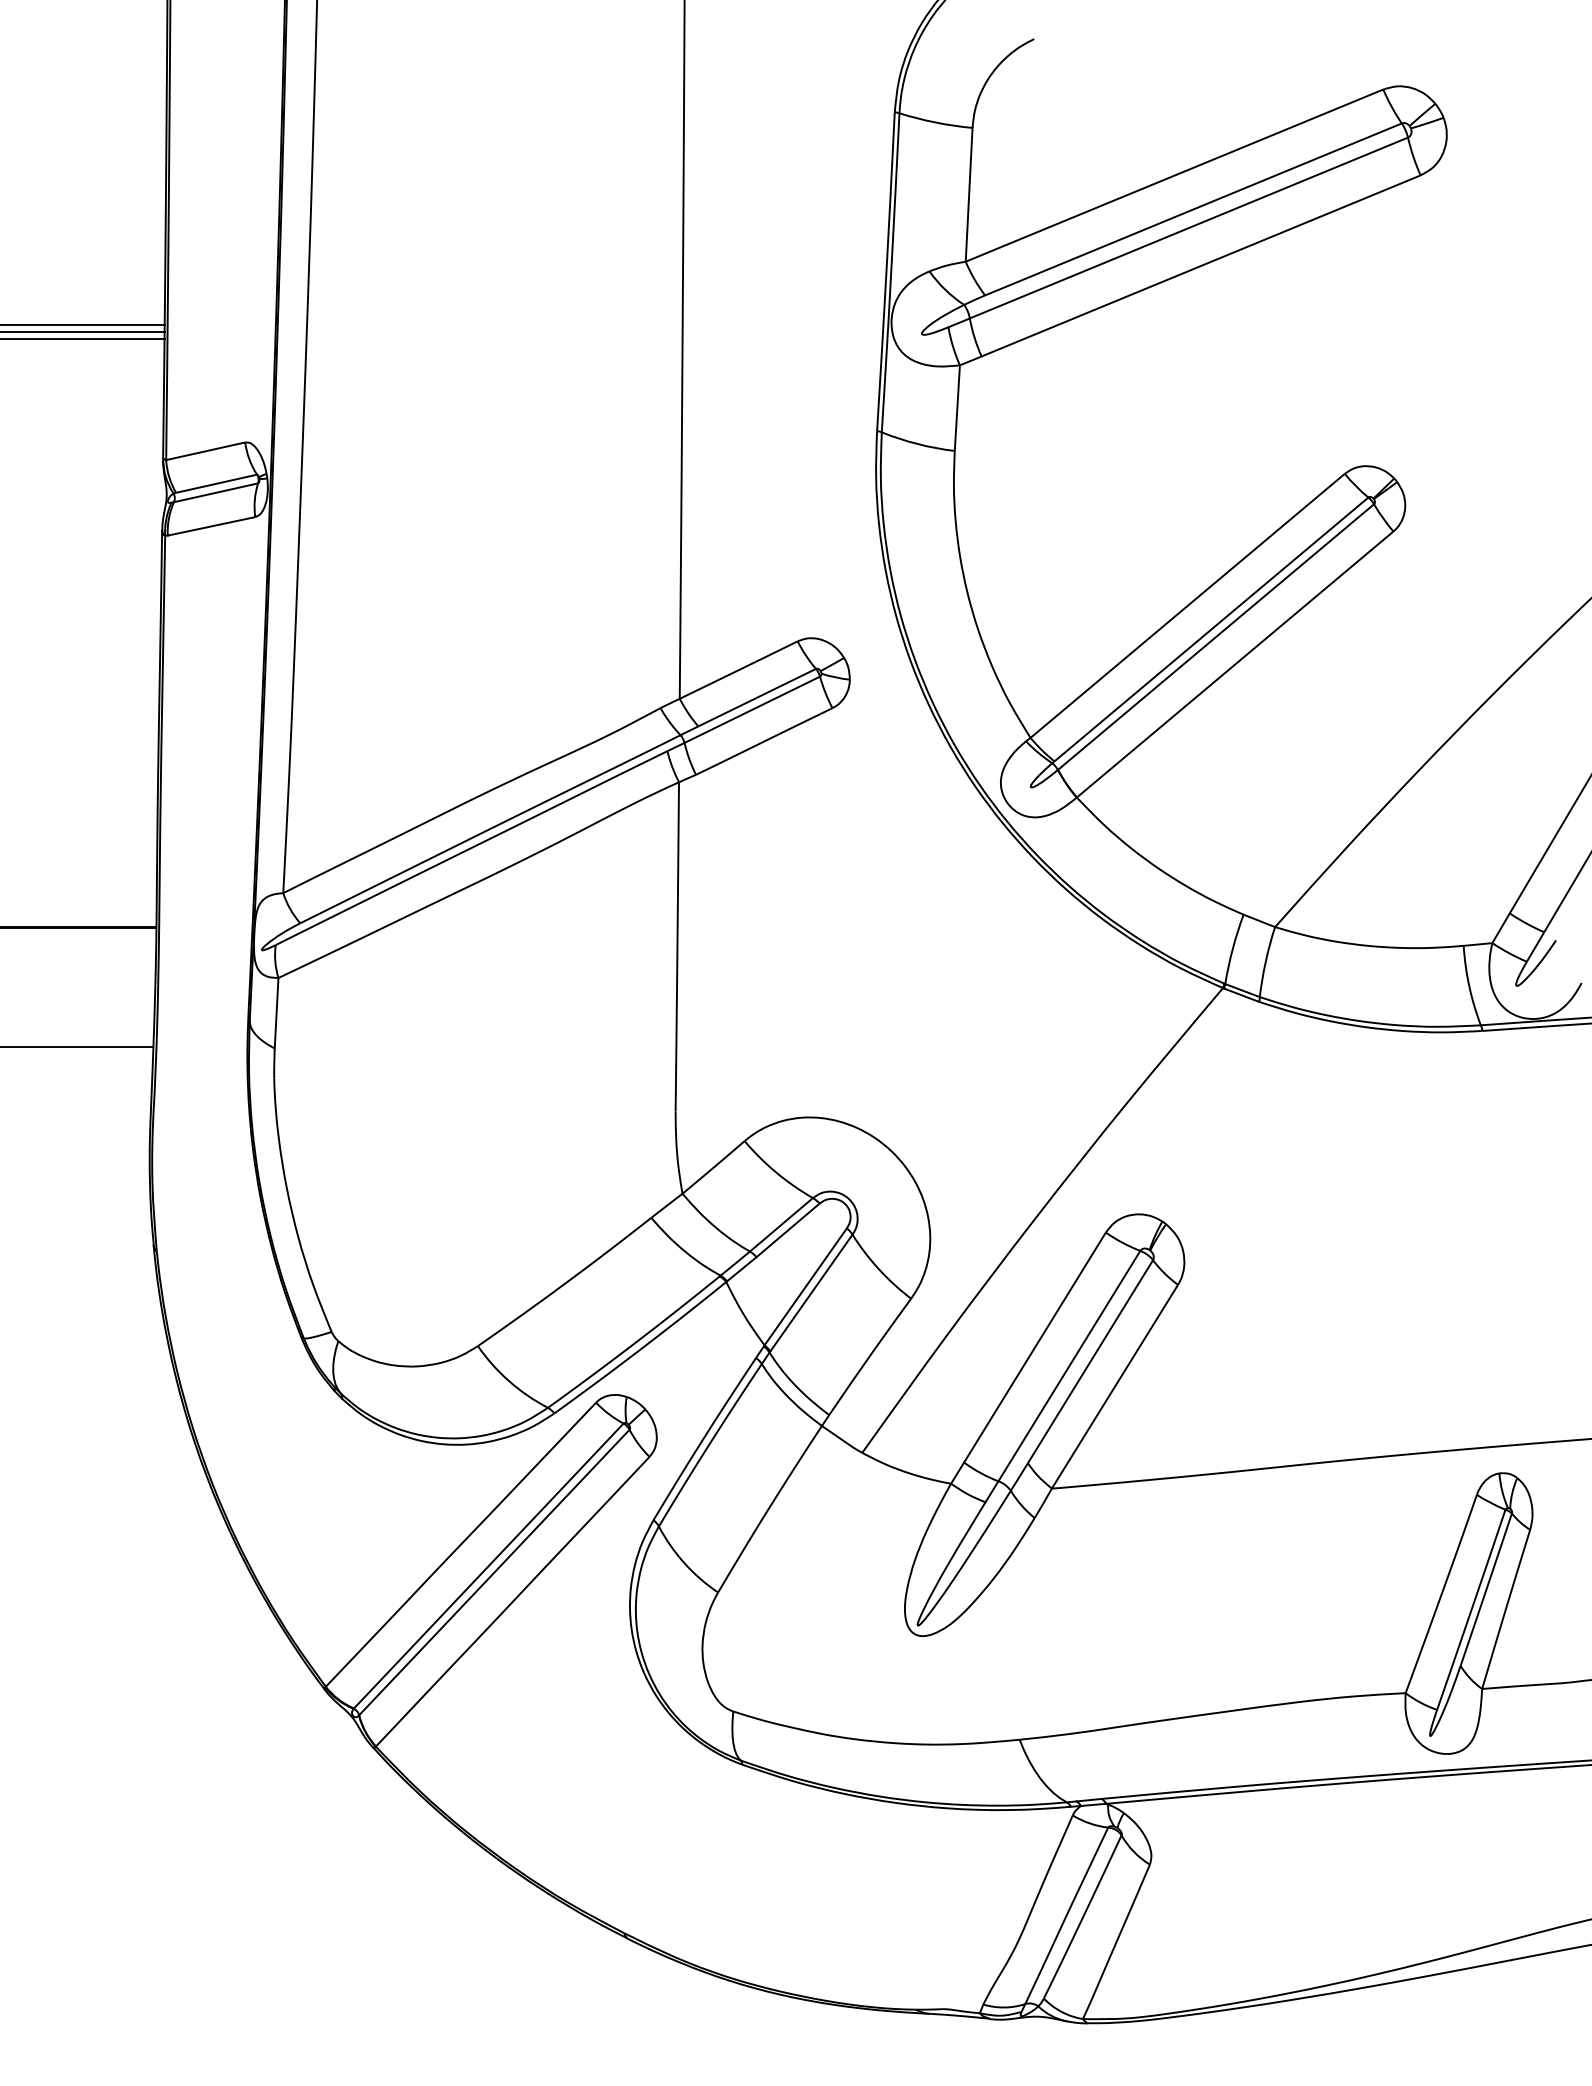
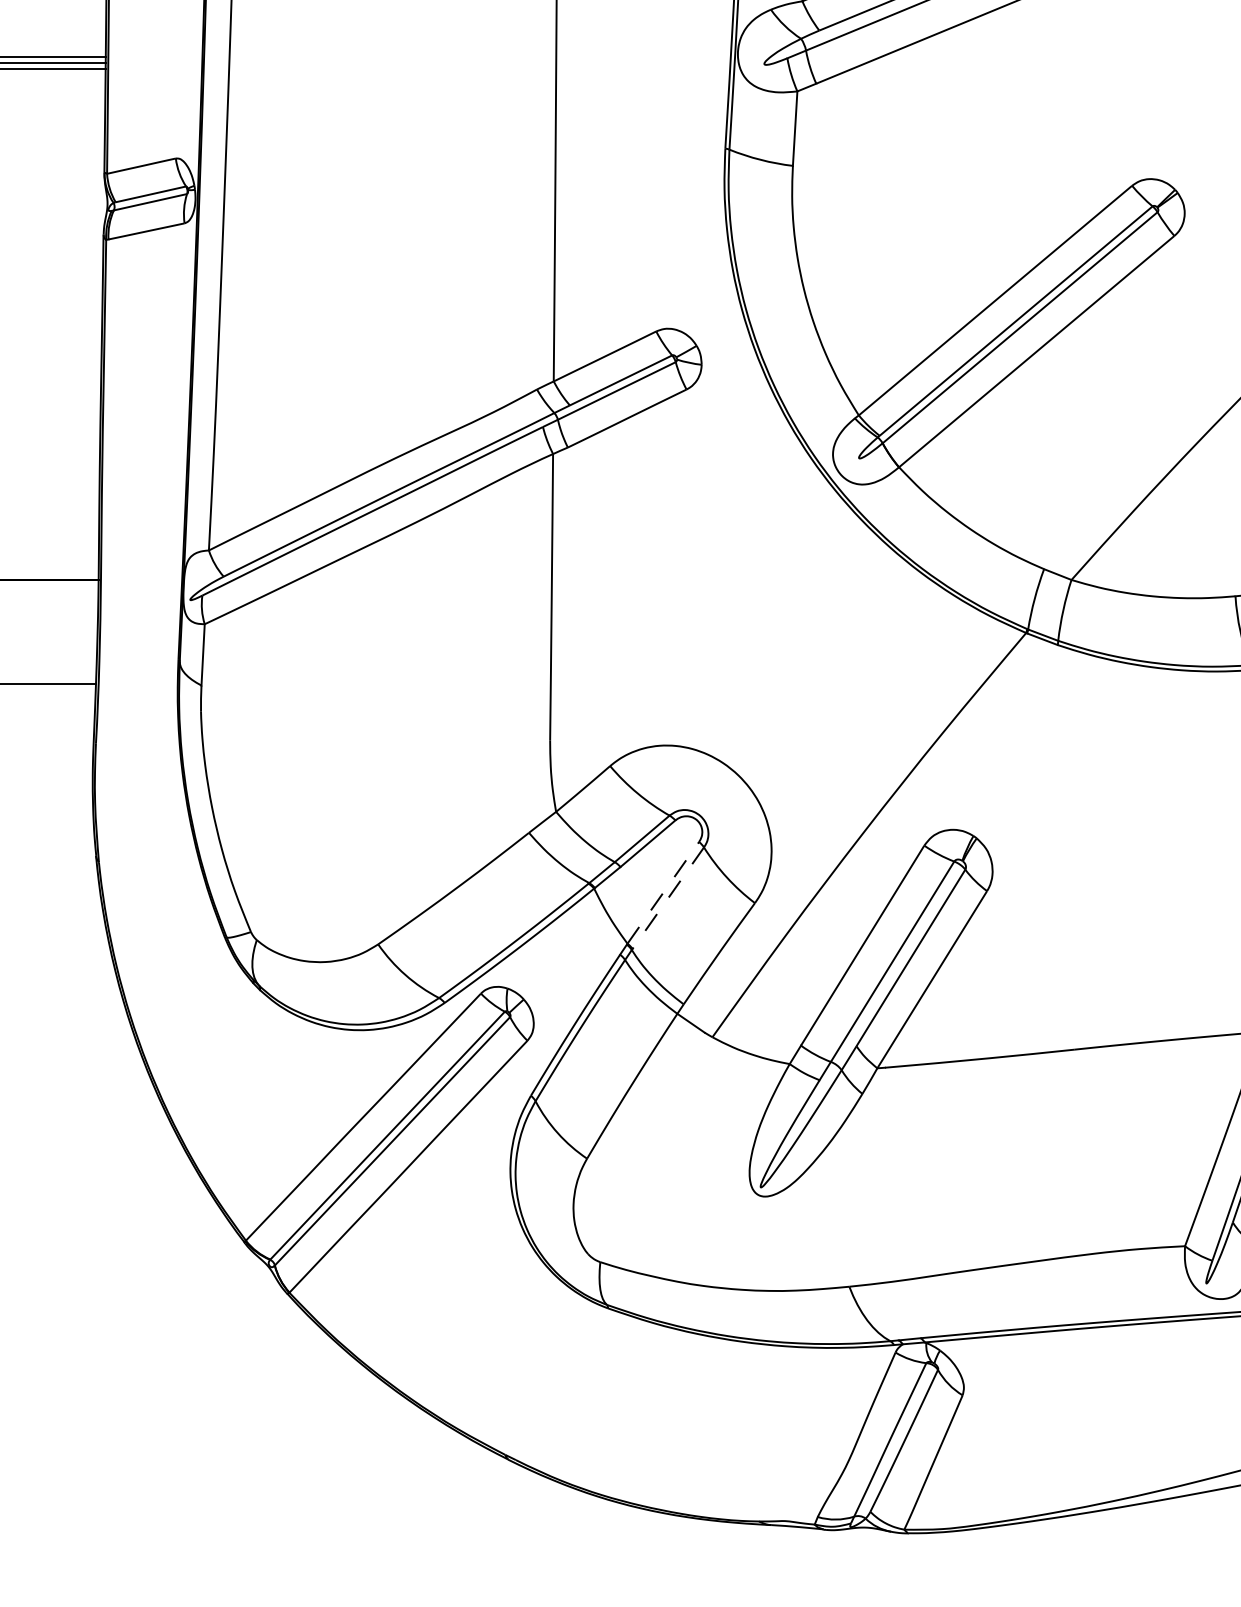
line: (806, 1286) -> (663, 892), solid -> dashed
line: (811, 1293) -> (668, 898), solid -> dashed

